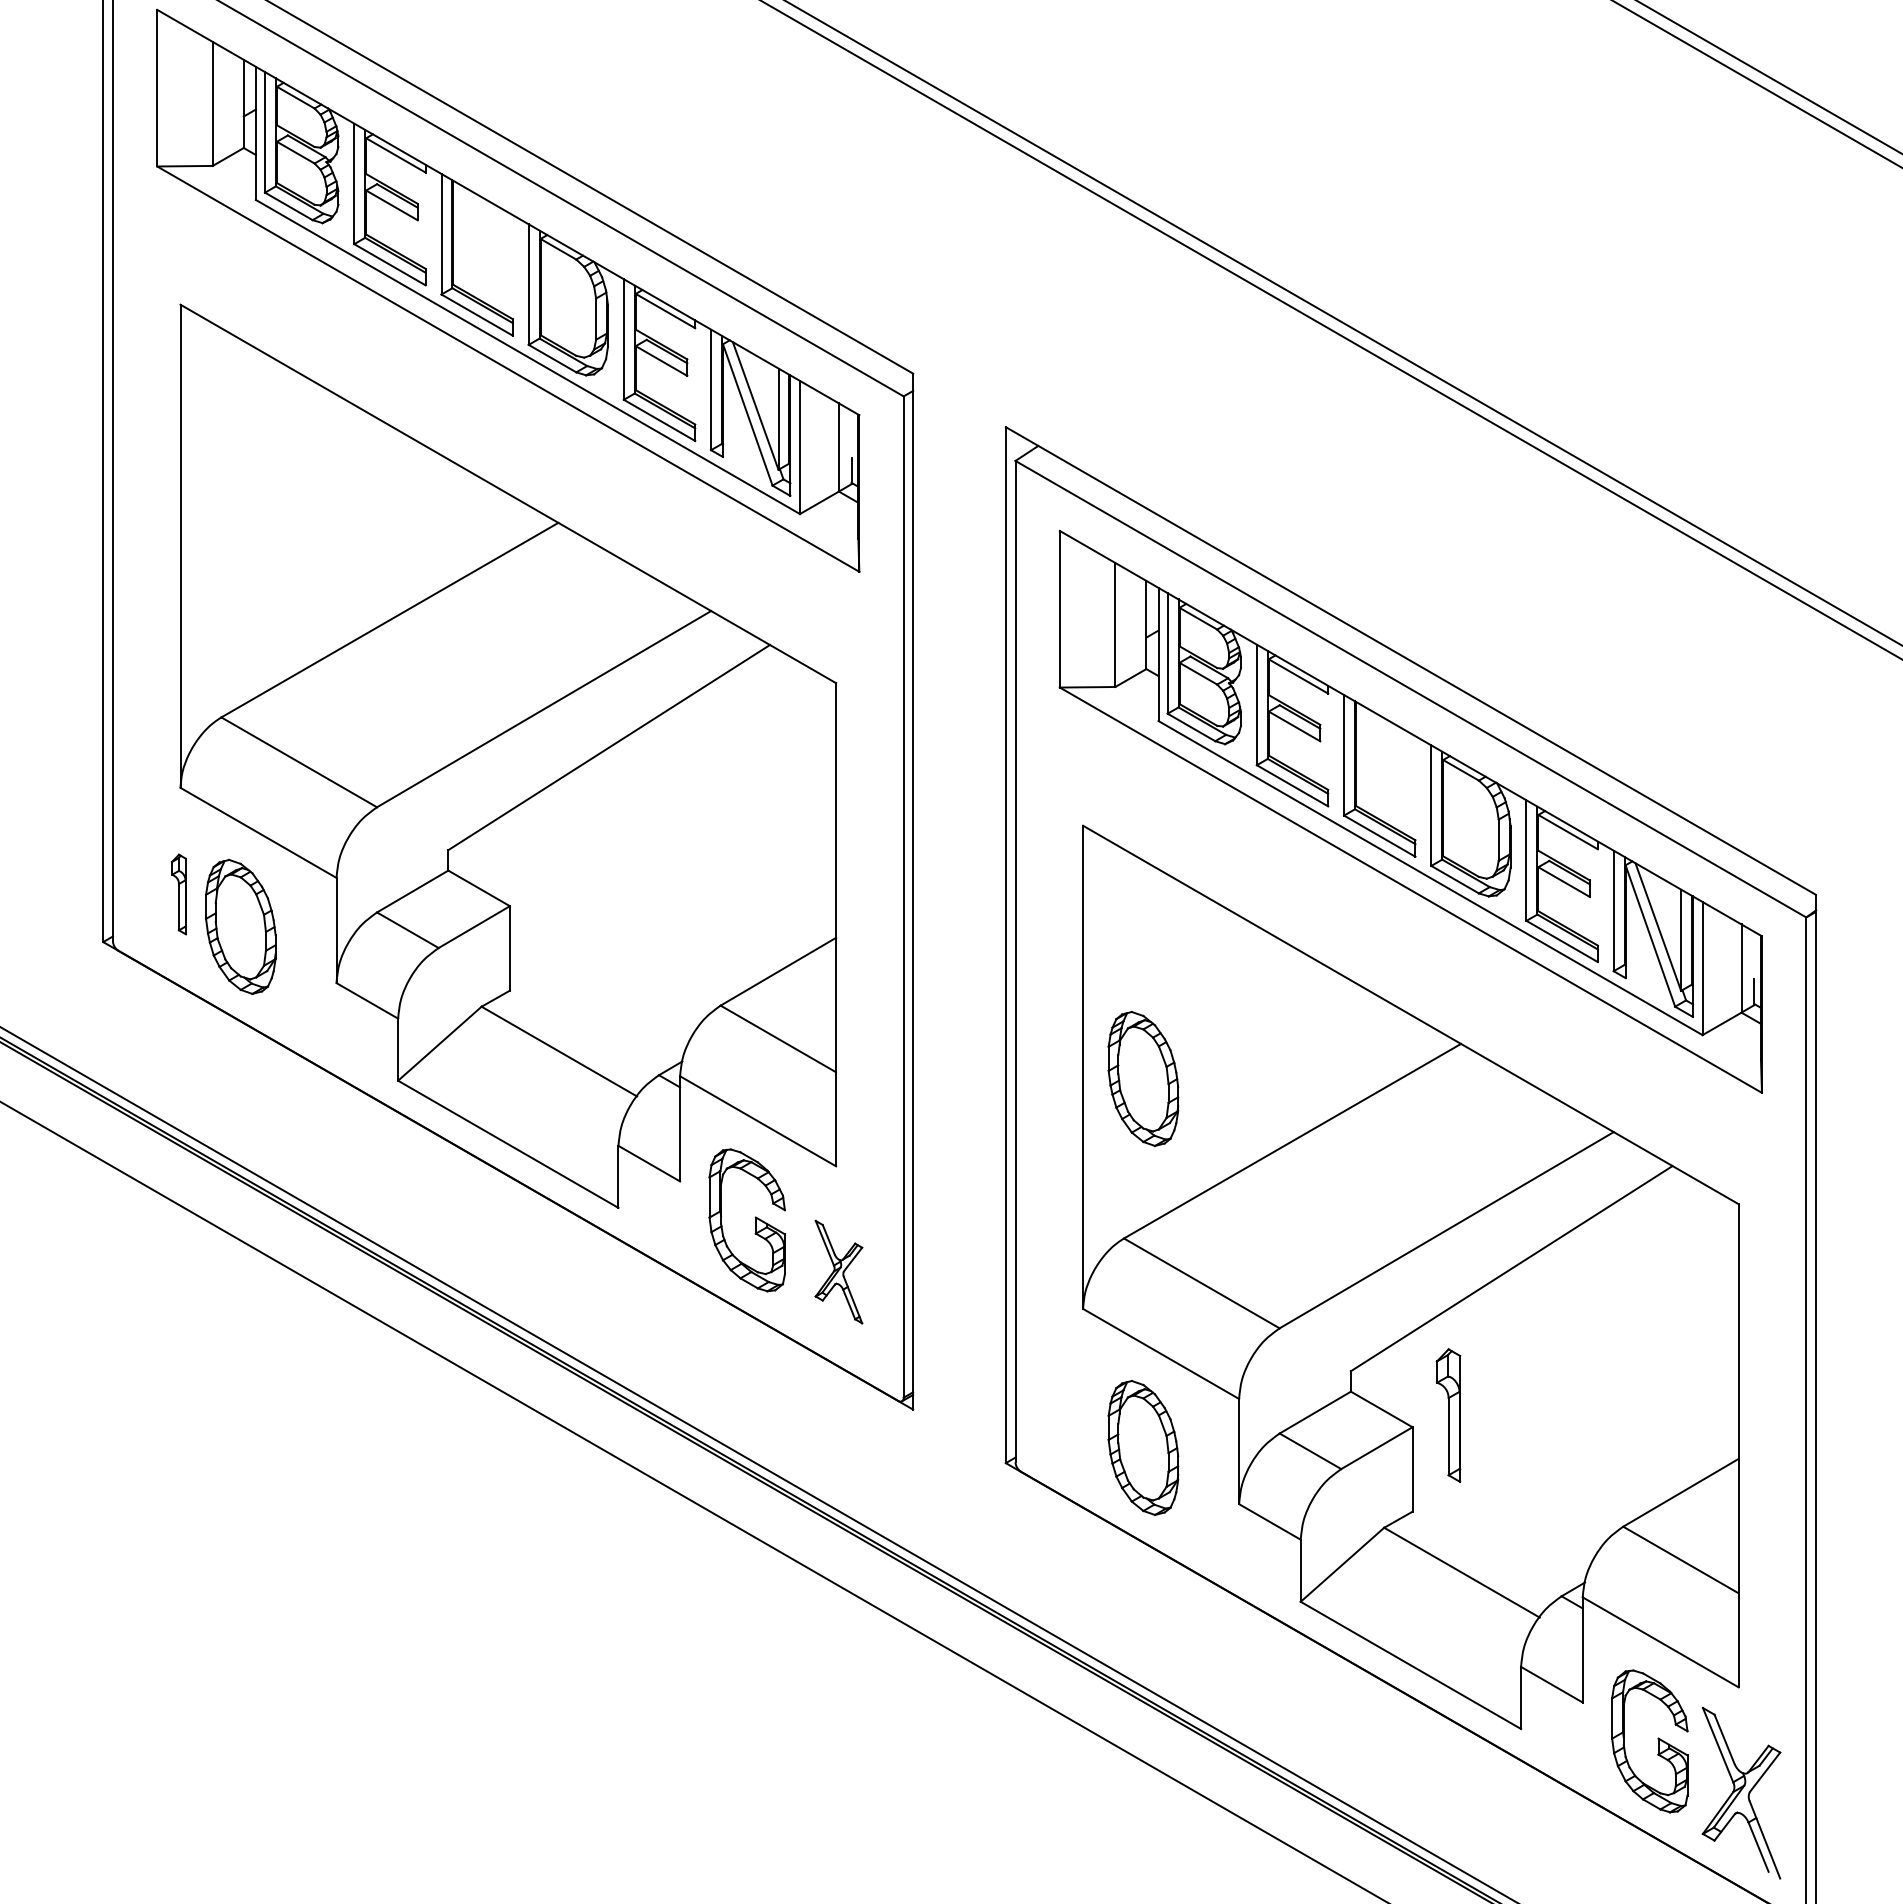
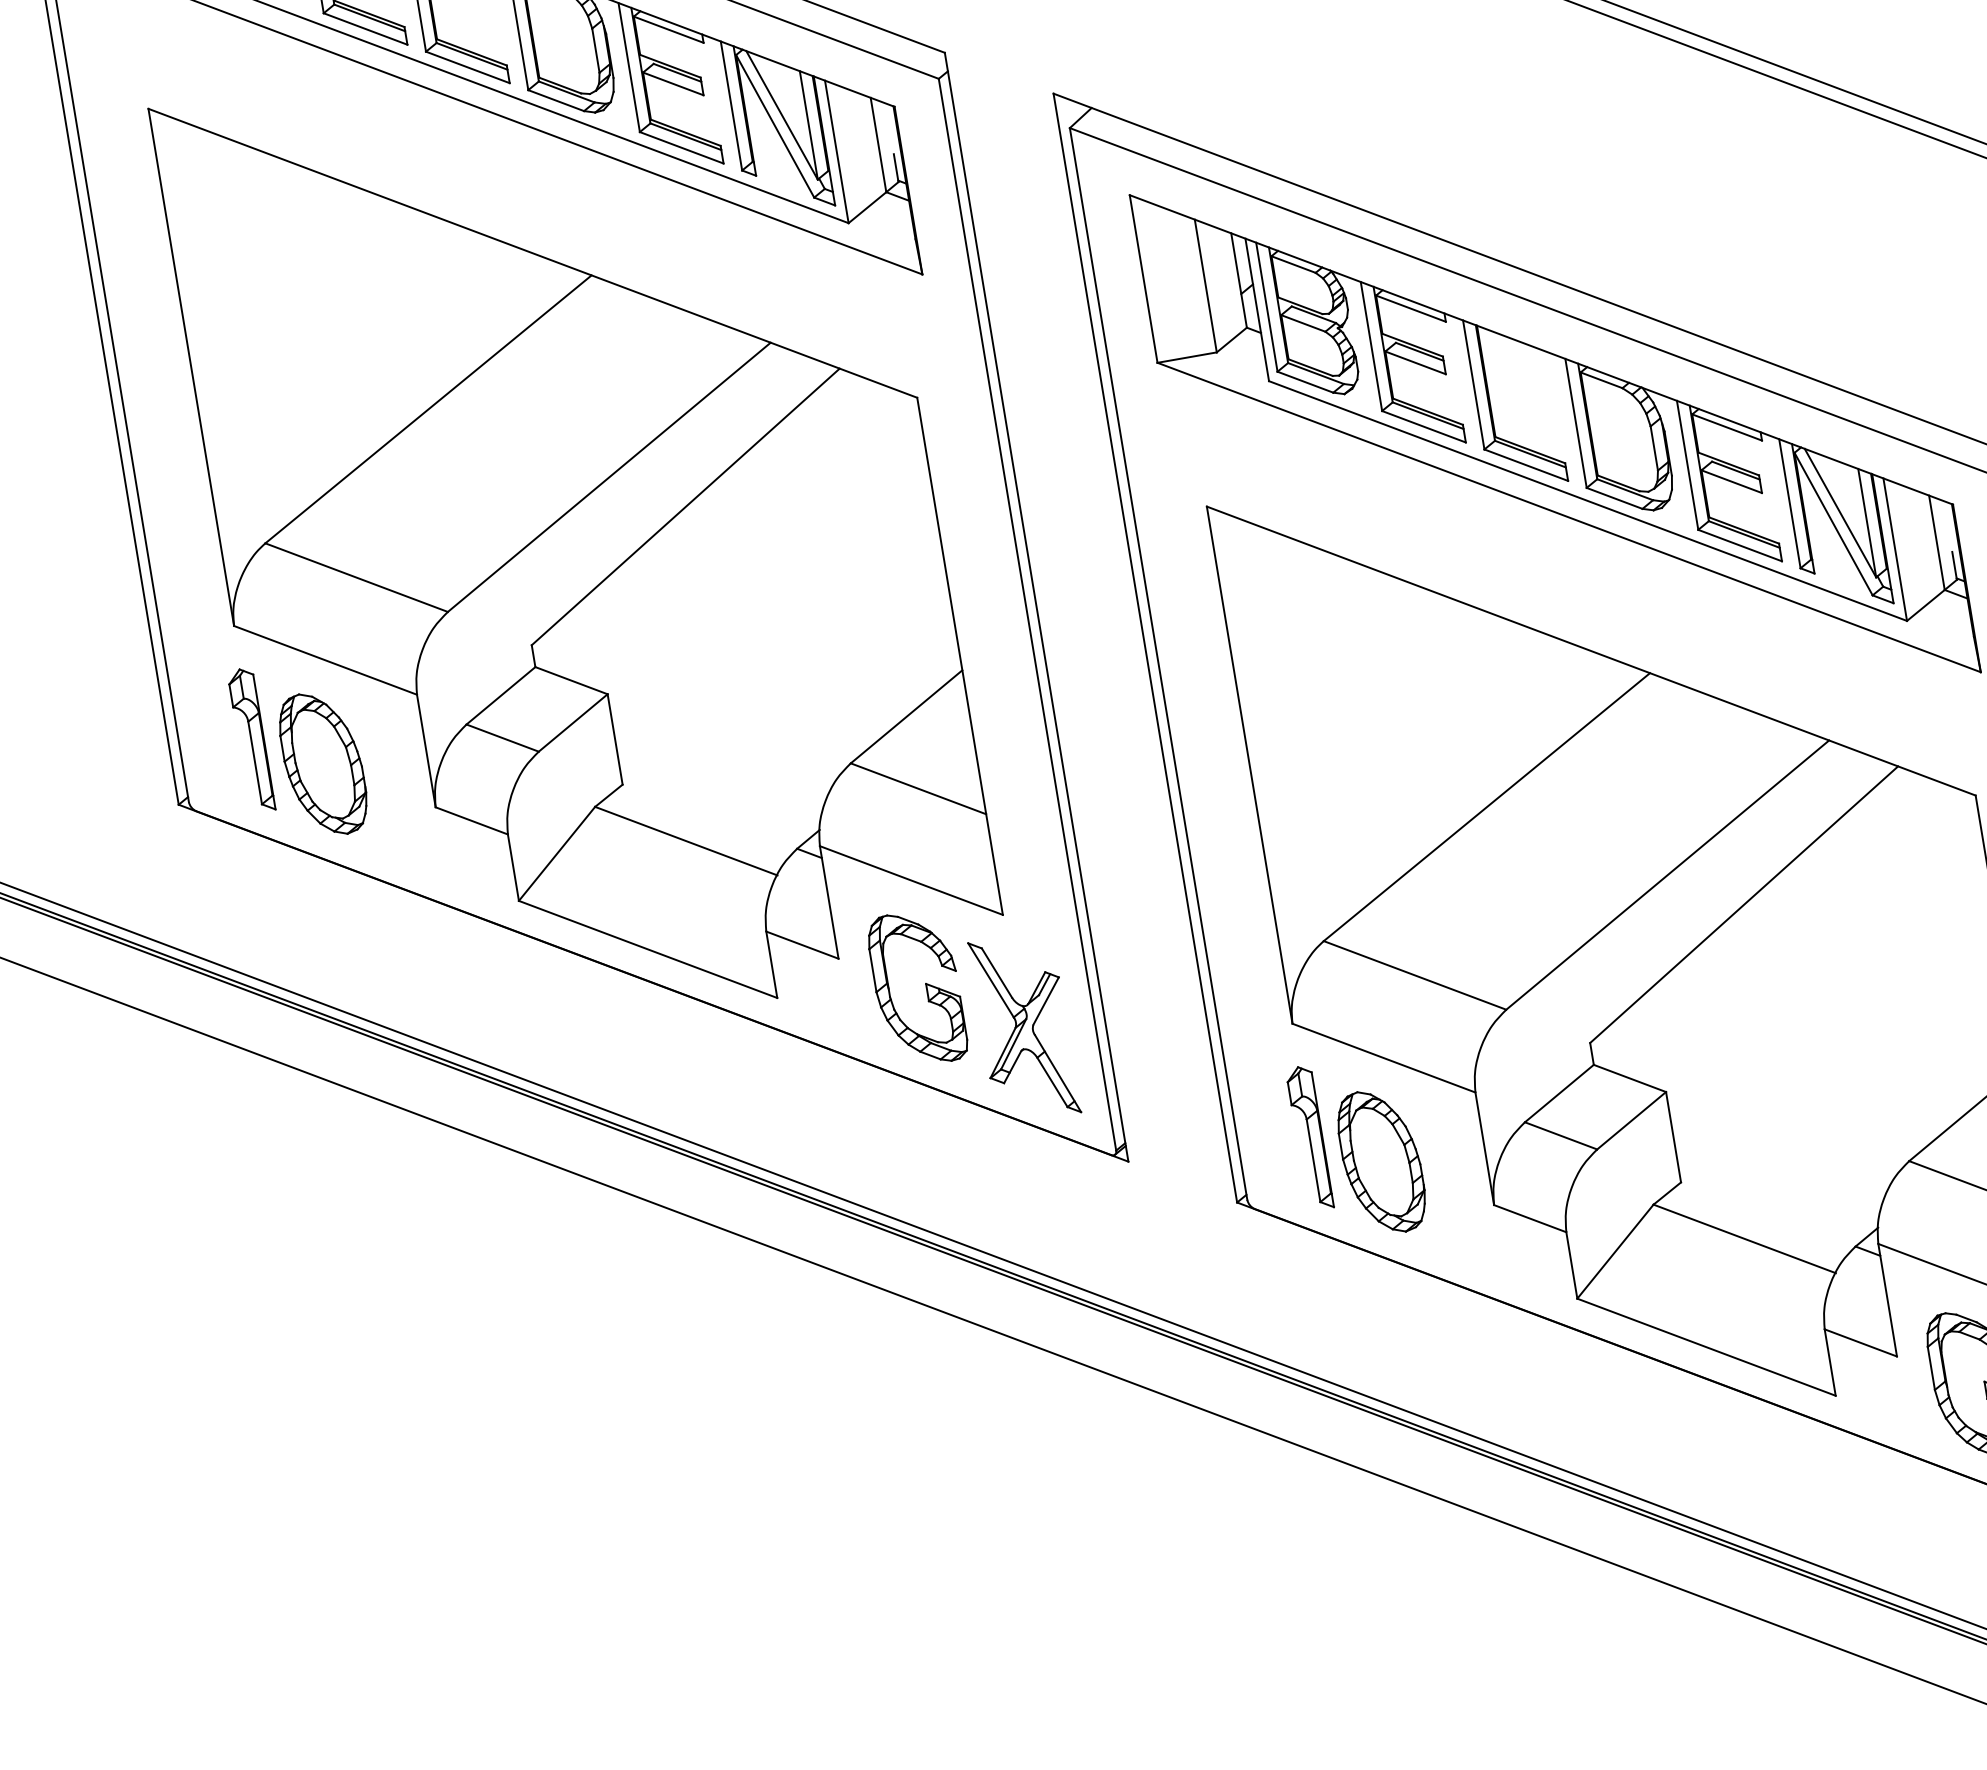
part: (178, 894) -> (250, 740), size x1.67
part: (1143, 1079) -> (1316, 767), removed
part: (838, 1271) -> (1024, 1027), size x1.67
part: (1448, 1415) -> (1309, 1138), moved

